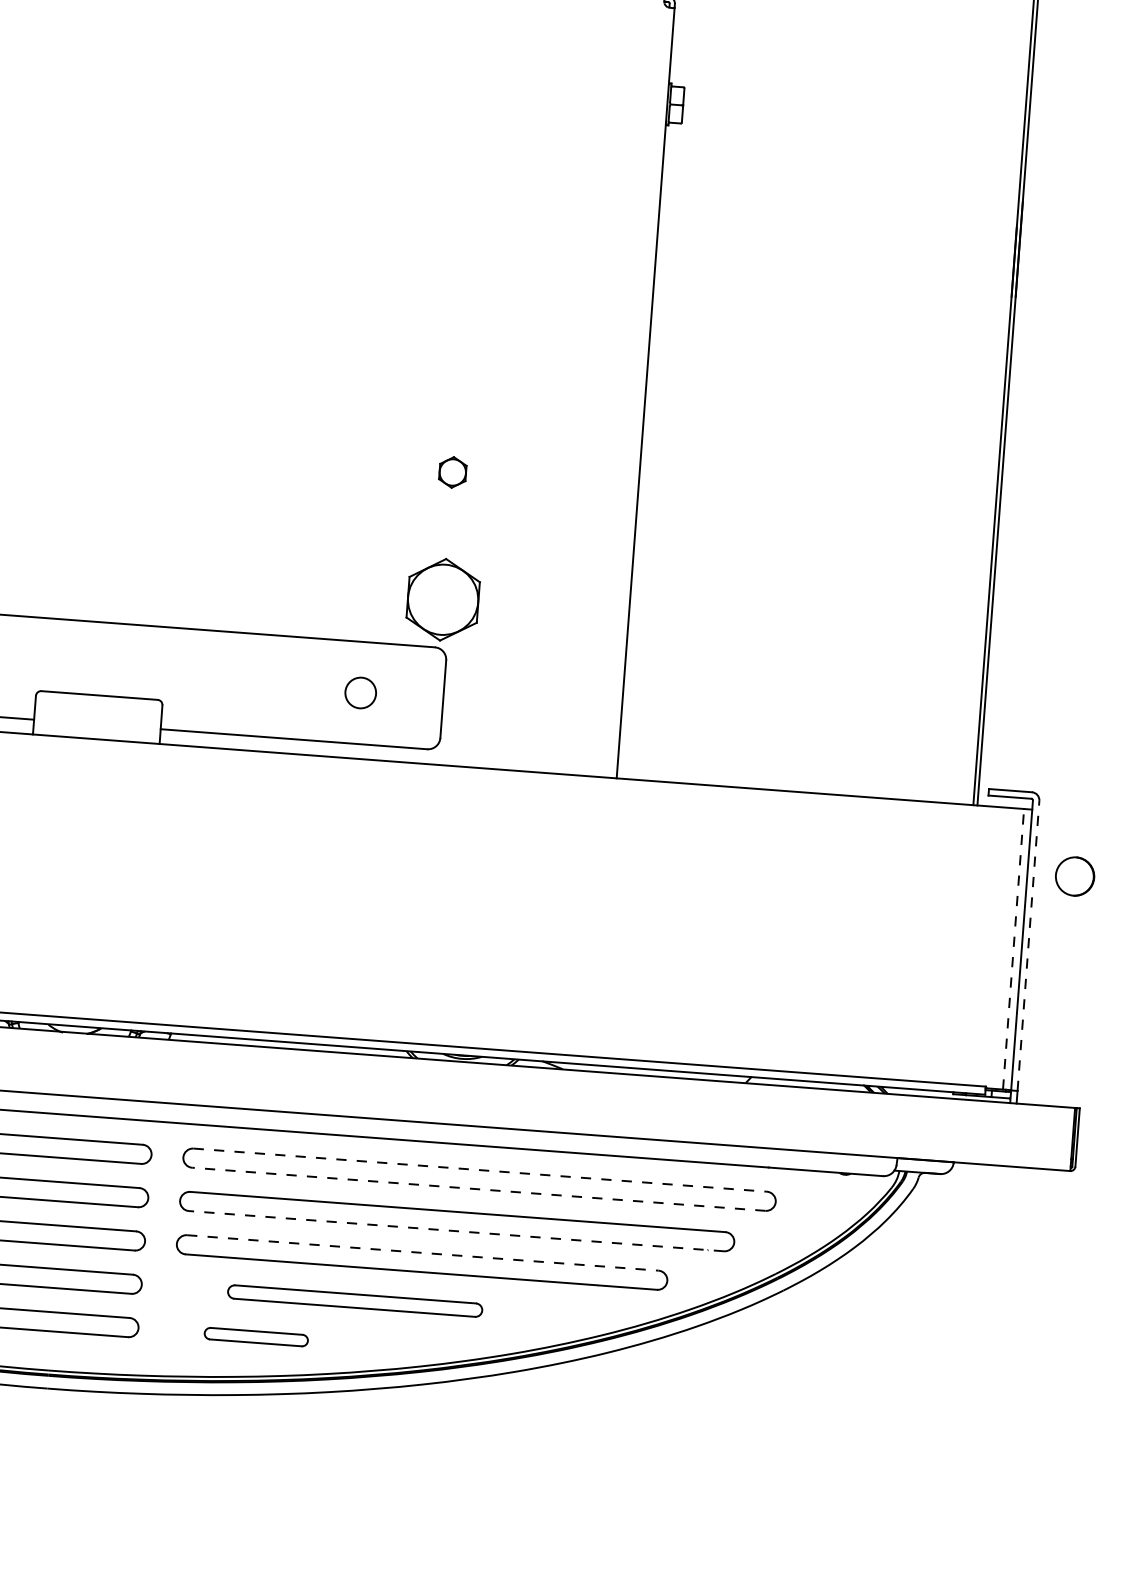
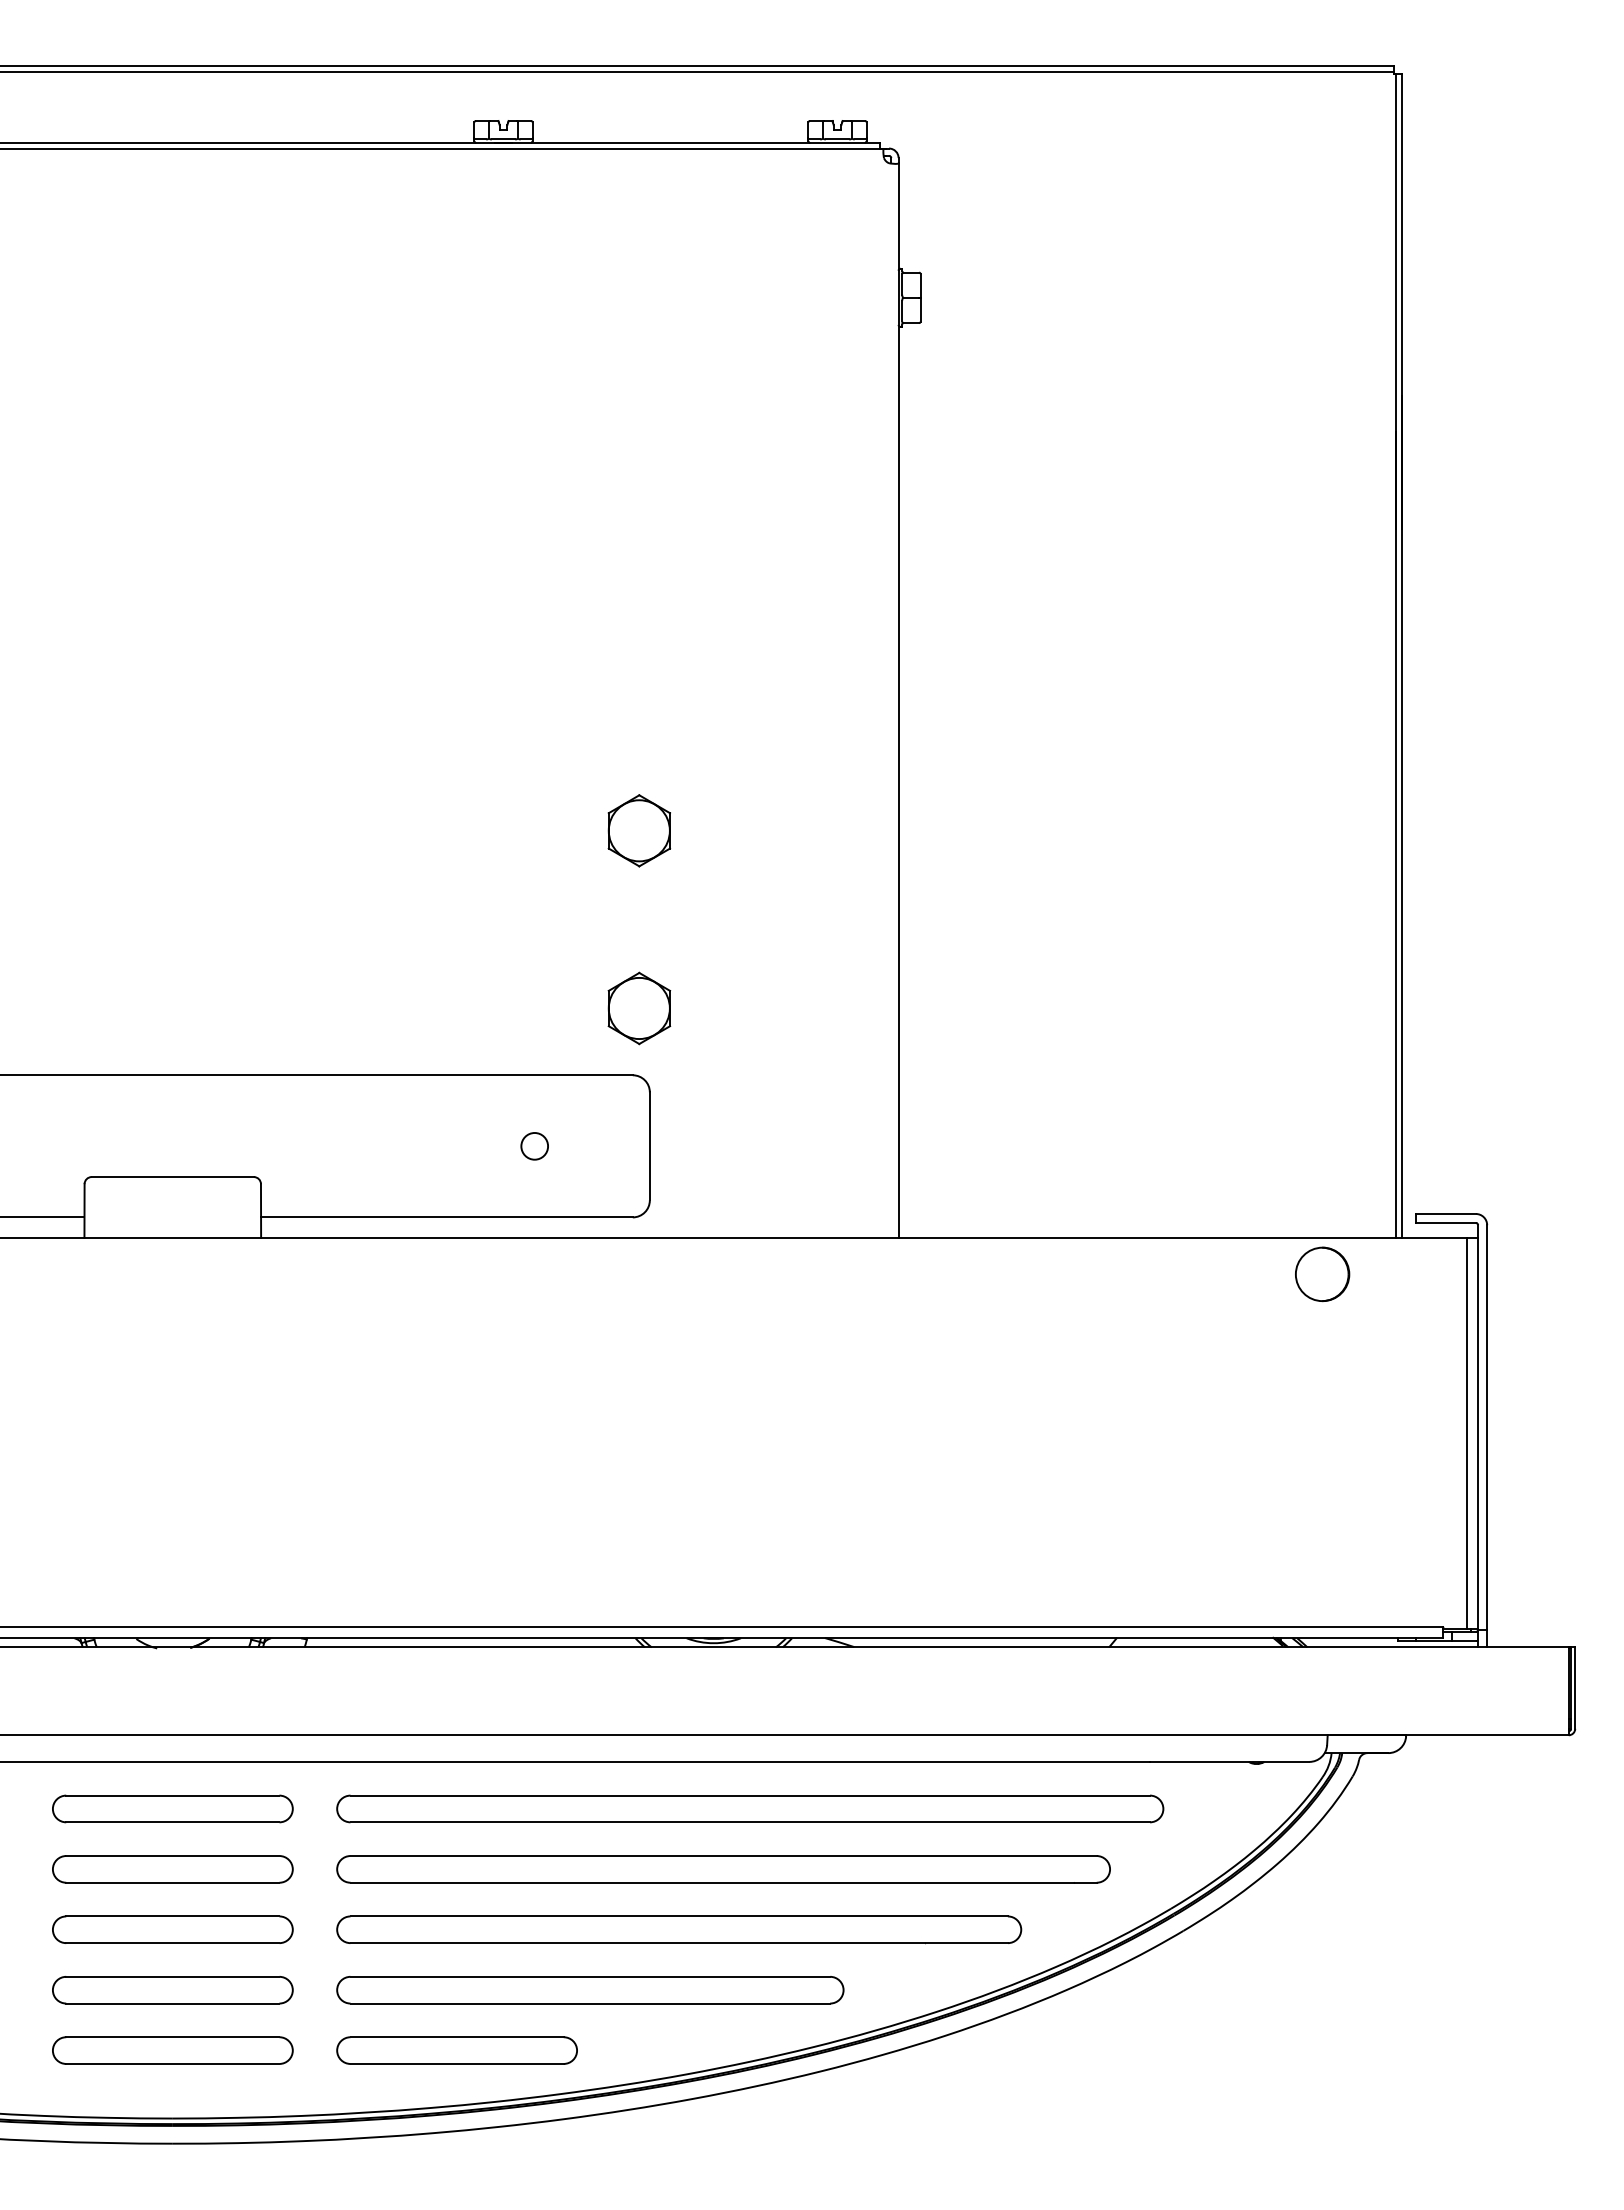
part: (452, 472) -> (639, 830), size x1.67
part: (443, 599) -> (639, 1008), size x0.62
circle: (360, 692) -> (534, 1145), size x0.62
part: (1075, 876) -> (1322, 1274), moved
line: (1028, 945) -> (1487, 1426), dashed -> solid
line: (1013, 949) -> (1466, 1433), dashed -> solid
line: (480, 1170) -> (750, 1795), dashed -> solid
line: (479, 1189) -> (750, 1822), dashed -> solid
line: (456, 1230) -> (723, 1882), dashed -> solid
line: (423, 1253) -> (679, 1916), dashed -> solid
part: (355, 1301) -> (590, 1990), size x1.43
part: (255, 1337) -> (456, 2050), size x1.67

